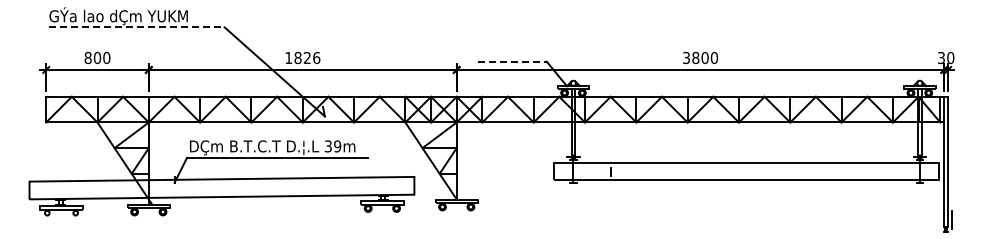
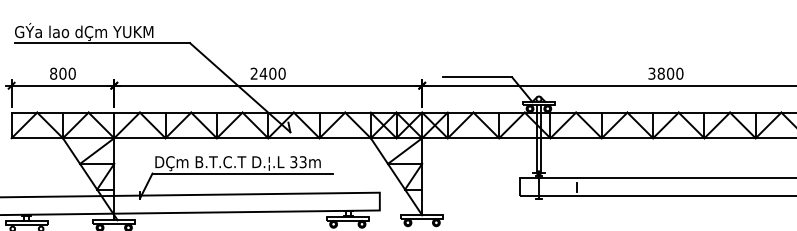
line: (136, 27) -> (101, 43), dashed -> solid
text: (302, 57) -> (267, 73), 1826 -> 2400
line: (512, 61) -> (477, 77), dashed -> solid
text: (337, 146) -> (302, 162), 39m -> 33m

